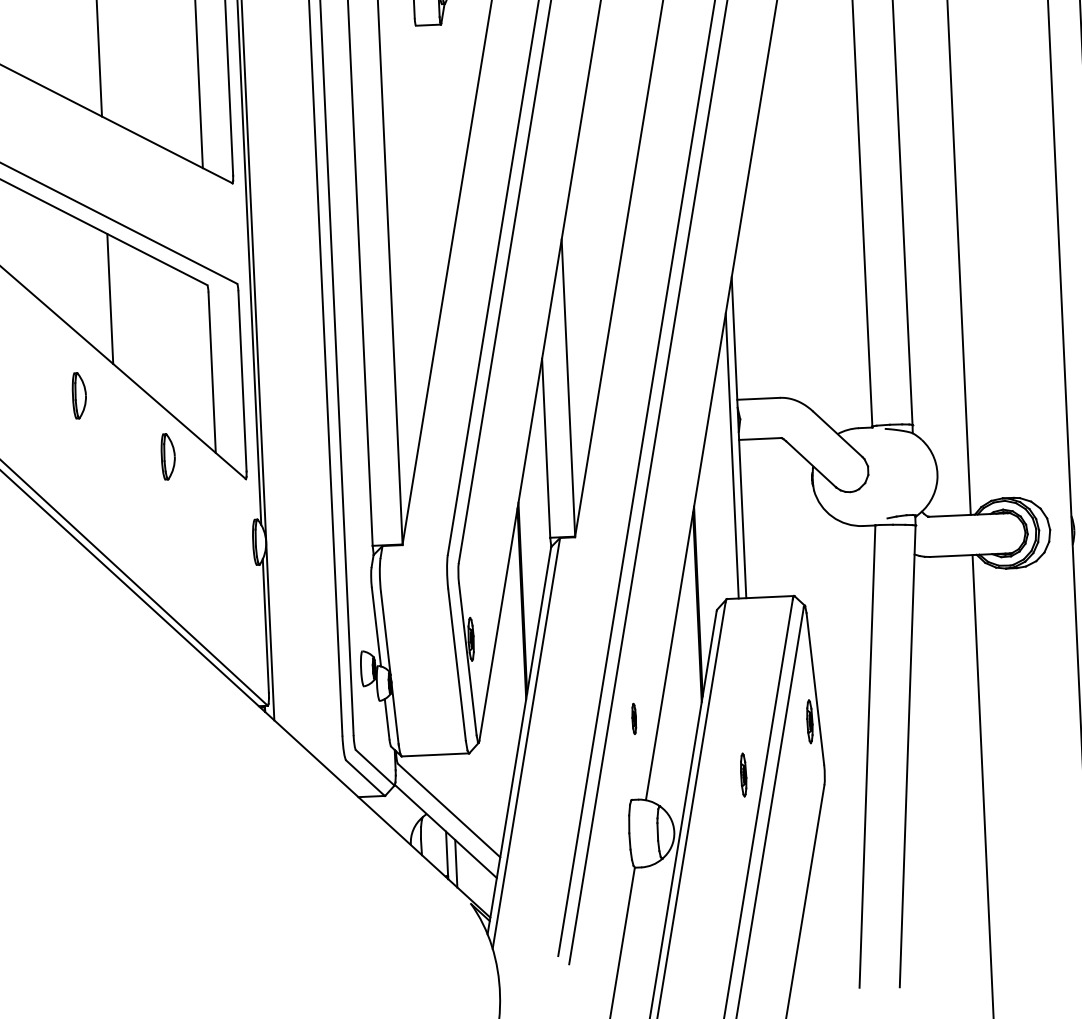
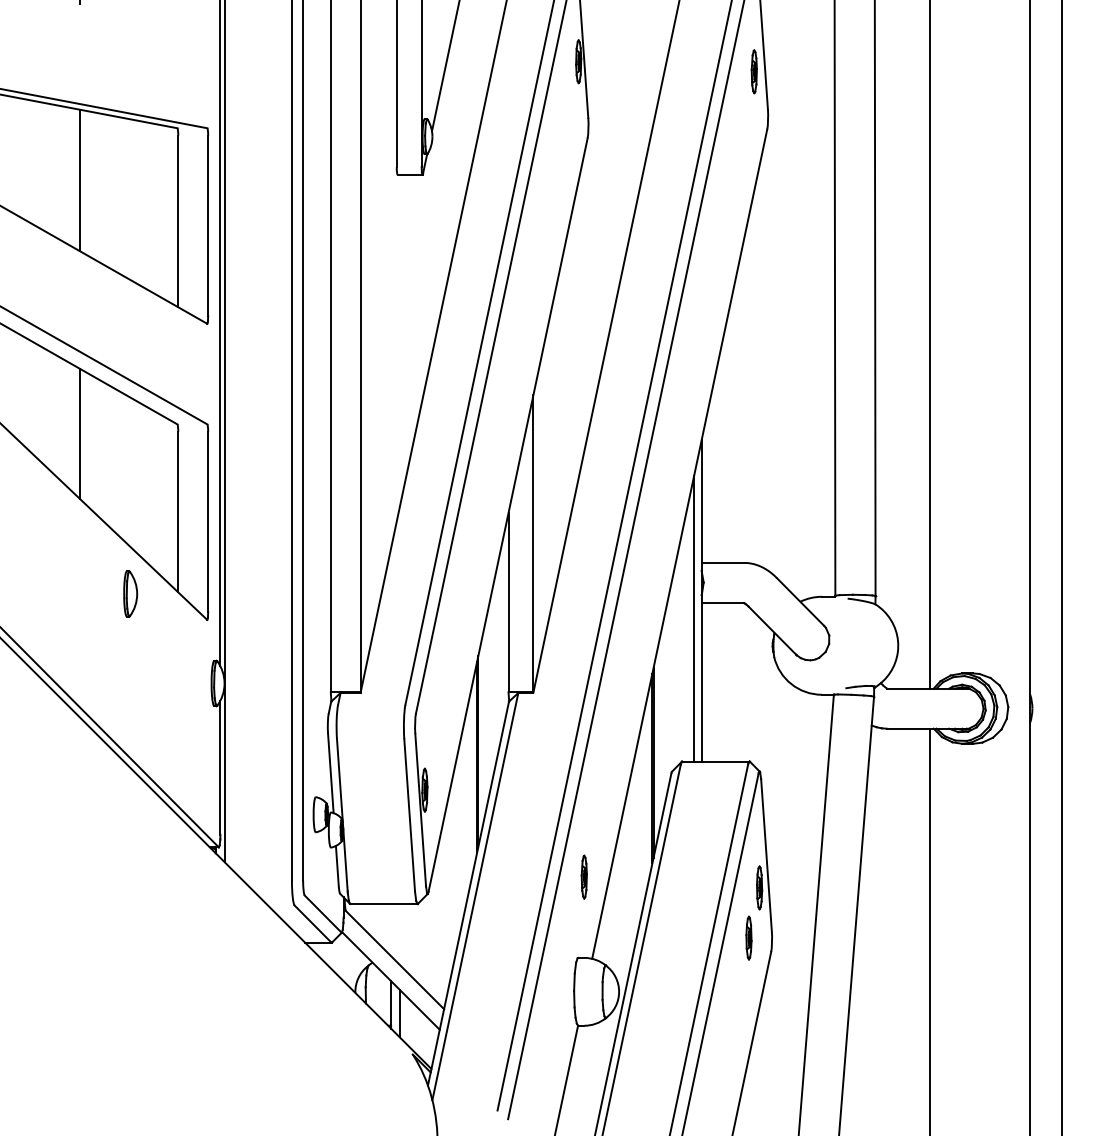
part: (79, 395) -> (44, 528), removed
part: (633, 718) -> (583, 876), size x1.43
part: (743, 774) -> (748, 937), moved

